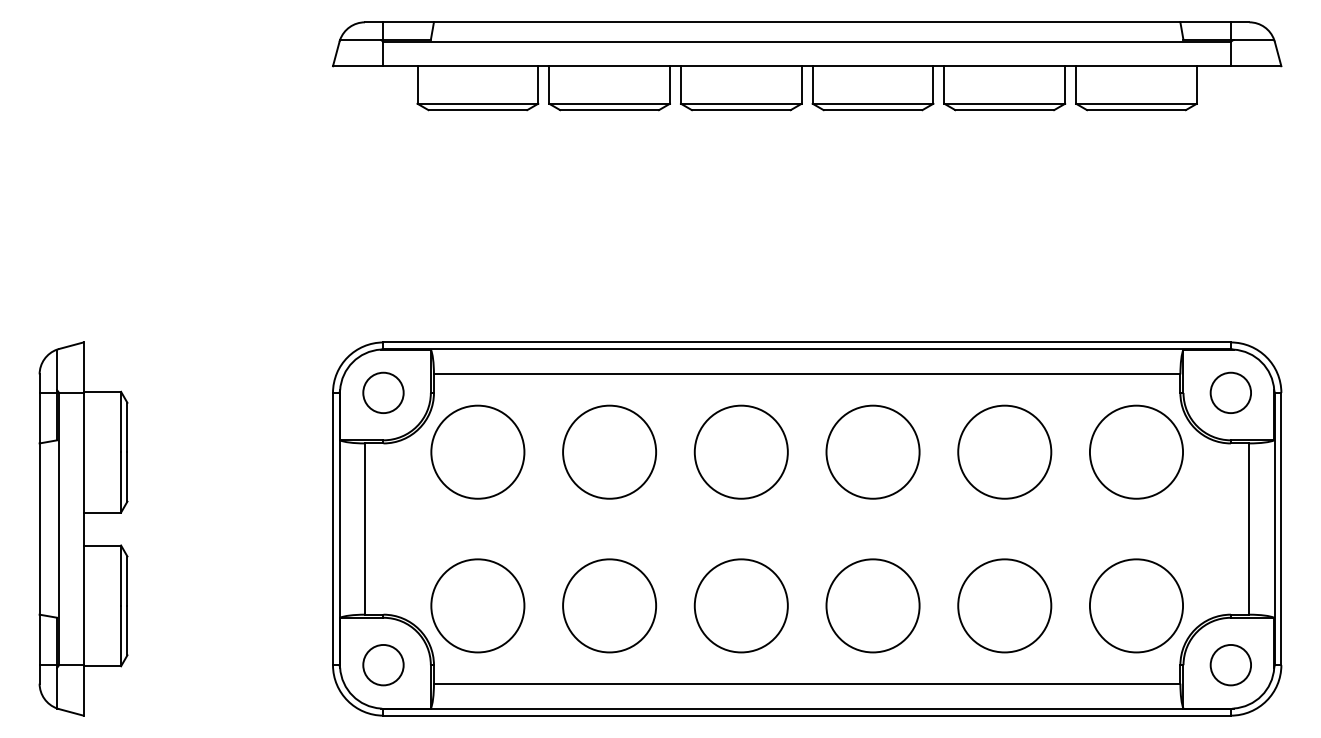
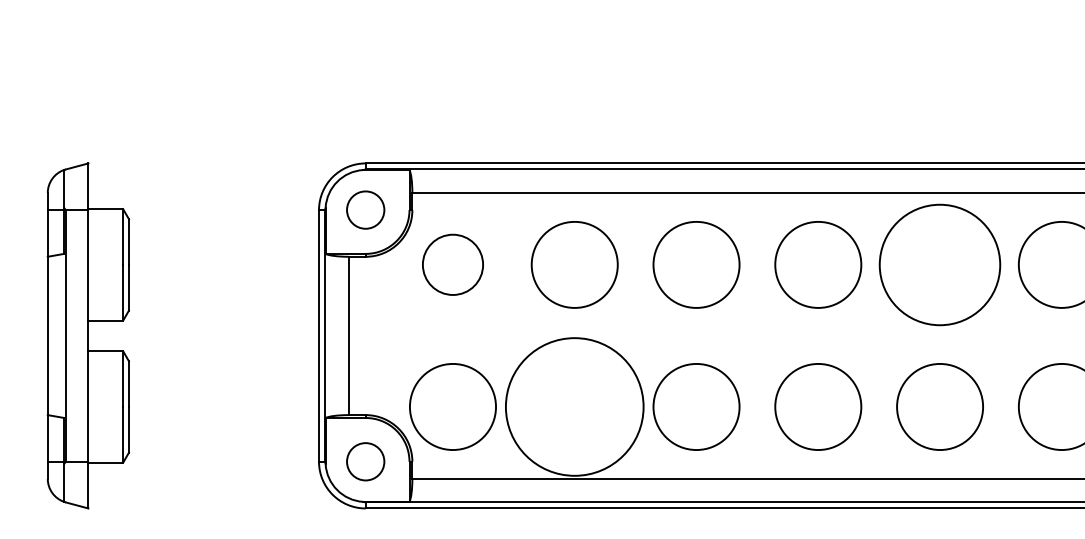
circle: (477, 451) -> (452, 264), size x0.7
circle: (1004, 451) -> (939, 264), size x1.4
circle: (609, 605) -> (574, 406), size x1.6

